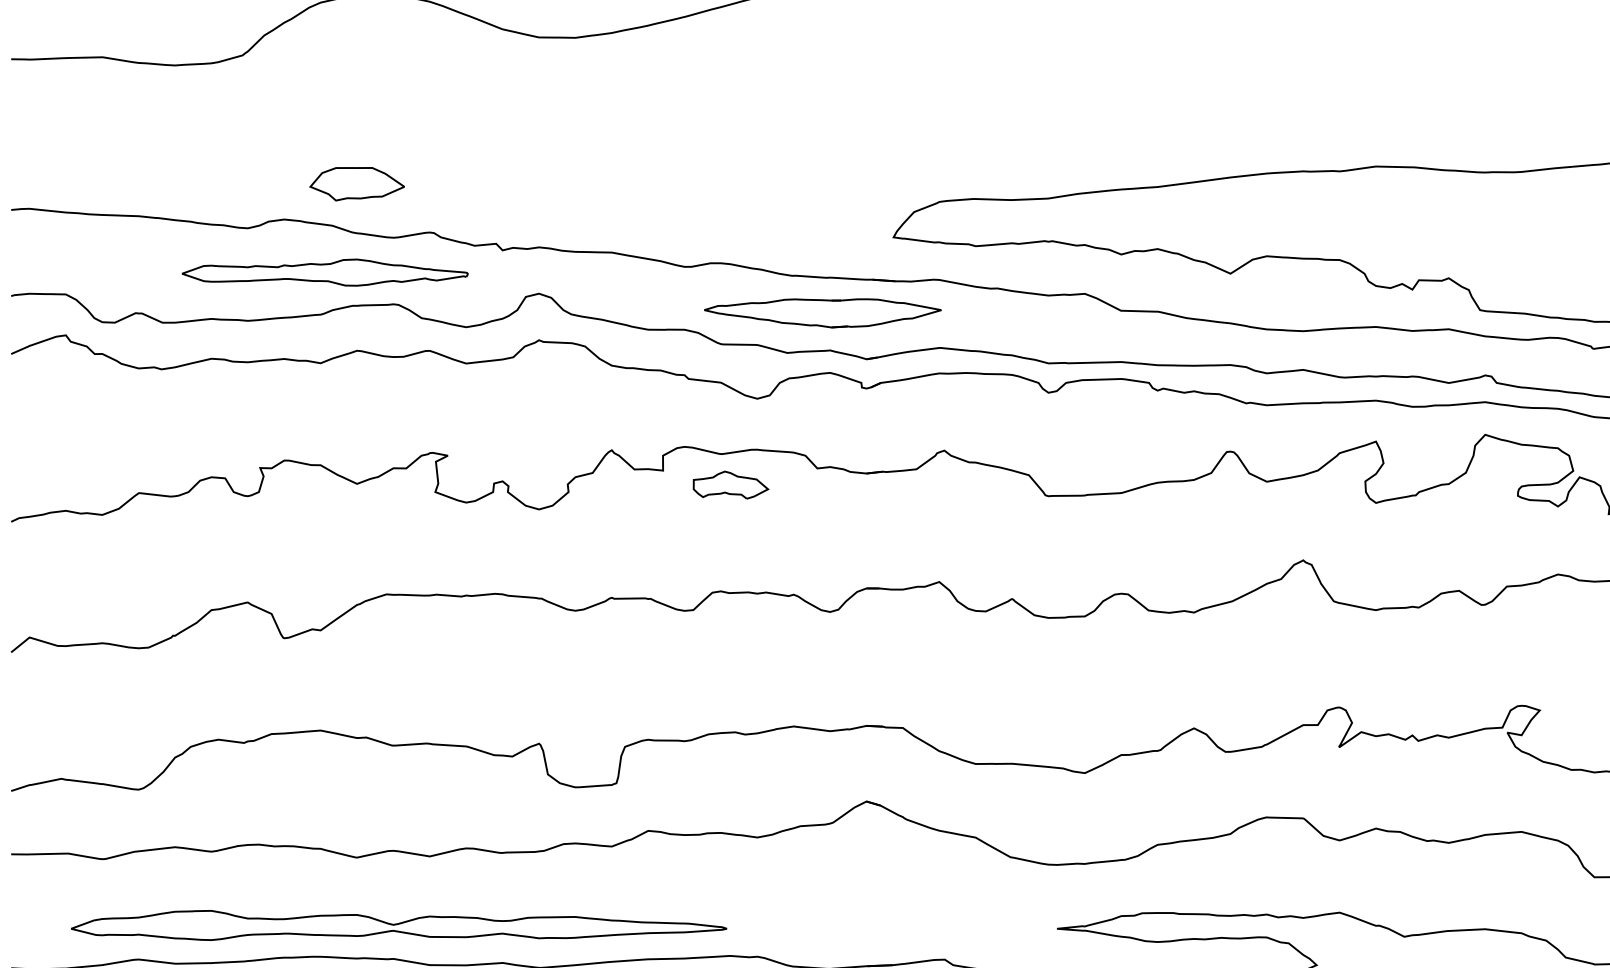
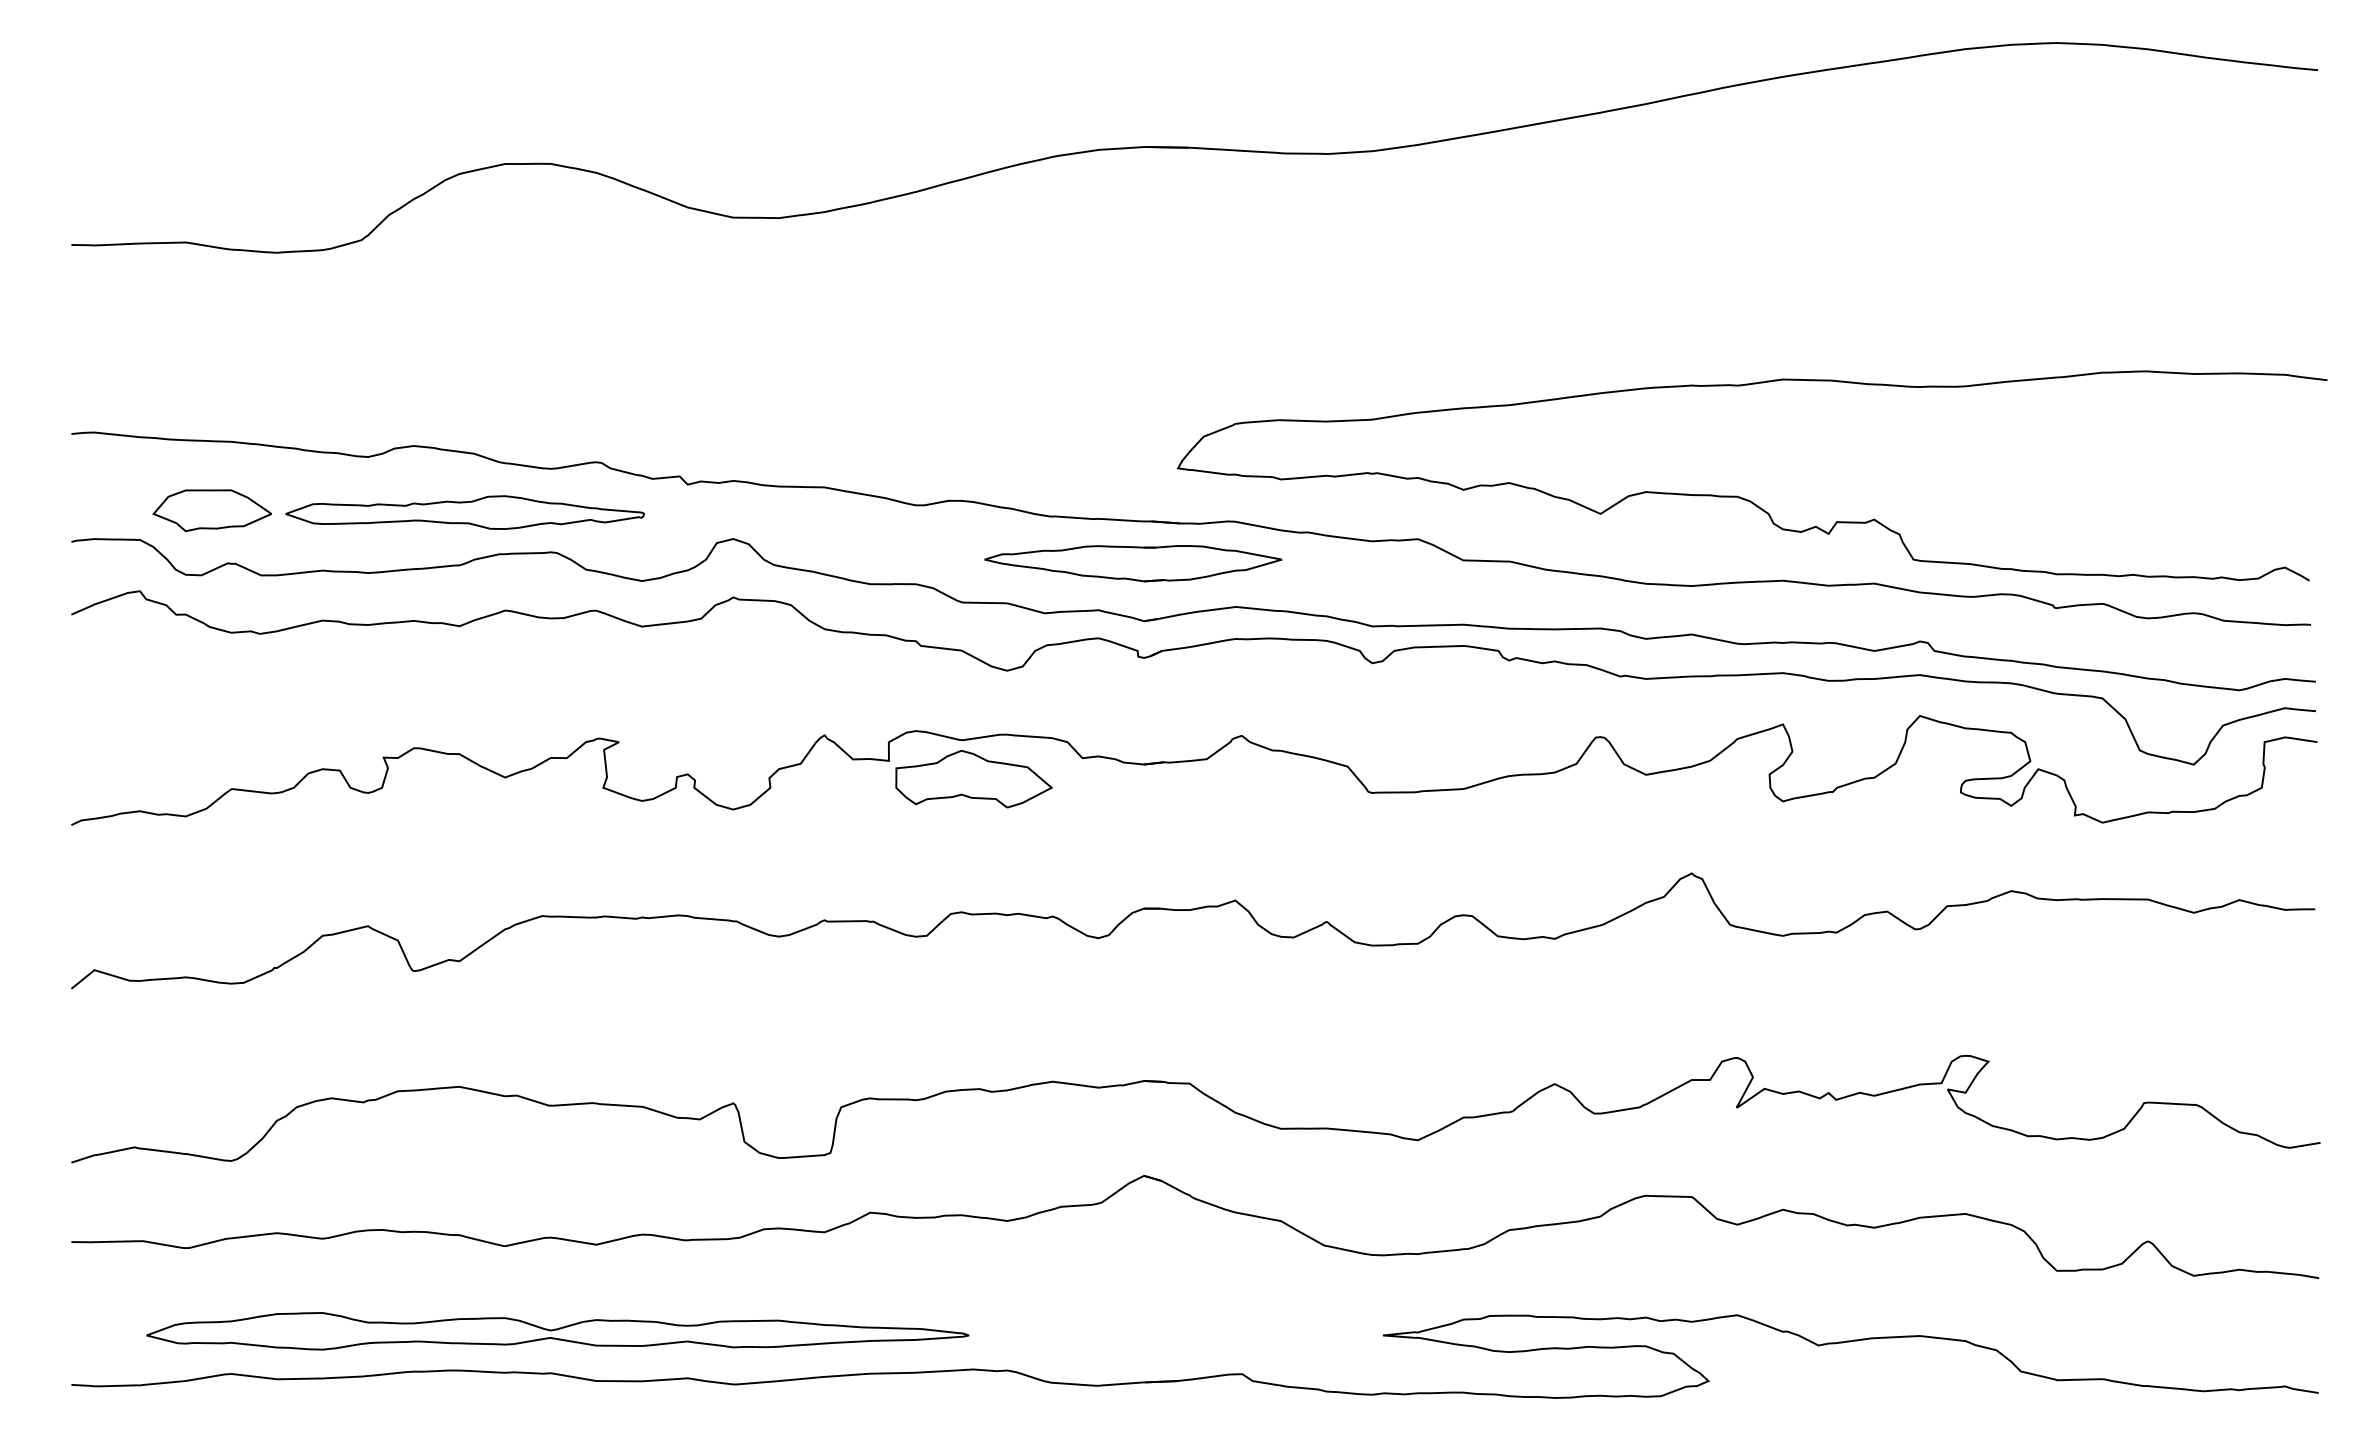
part: (356, 184) -> (211, 510), moved
part: (823, 313) -> (1133, 563), moved
part: (730, 484) -> (973, 778), size x1.67

